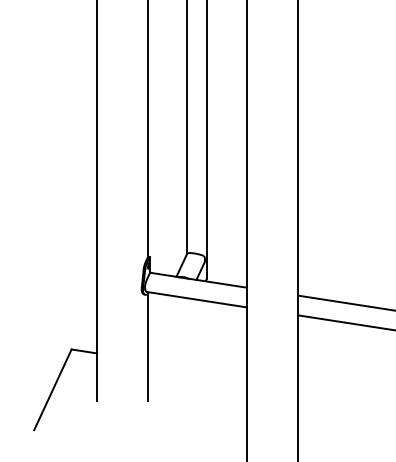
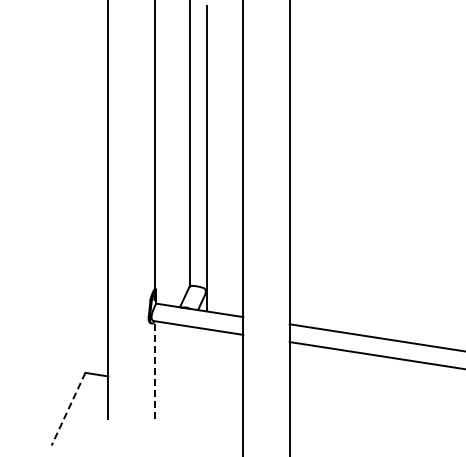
line: (148, 346) -> (154, 370), solid -> dashed
line: (52, 390) -> (68, 409), solid -> dashed

